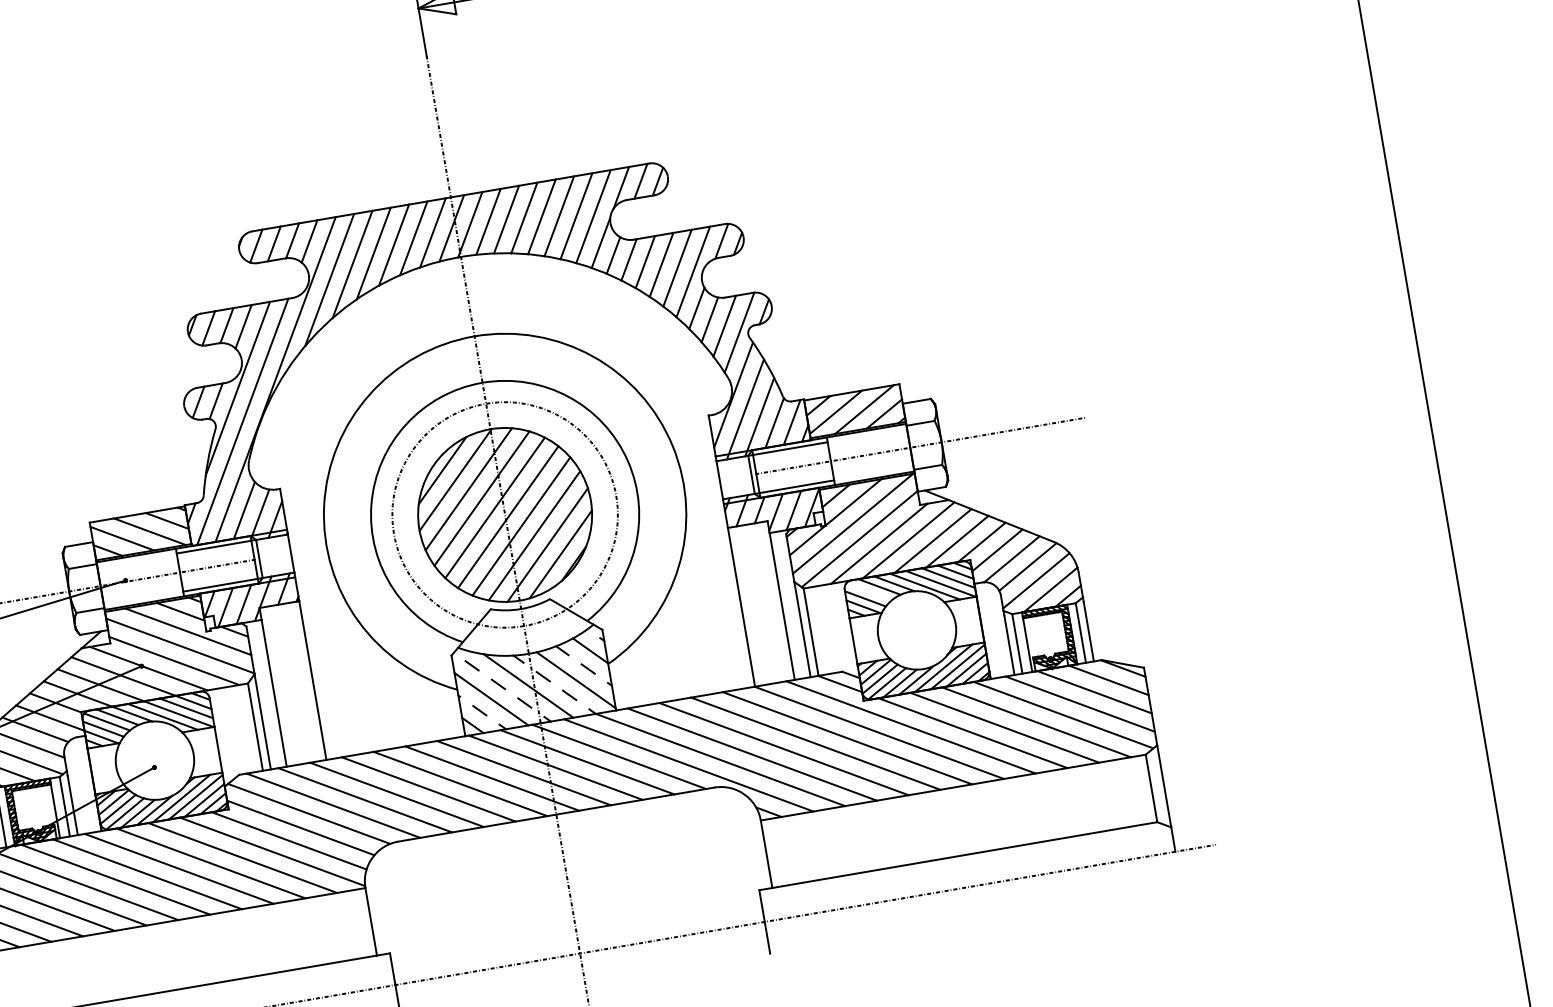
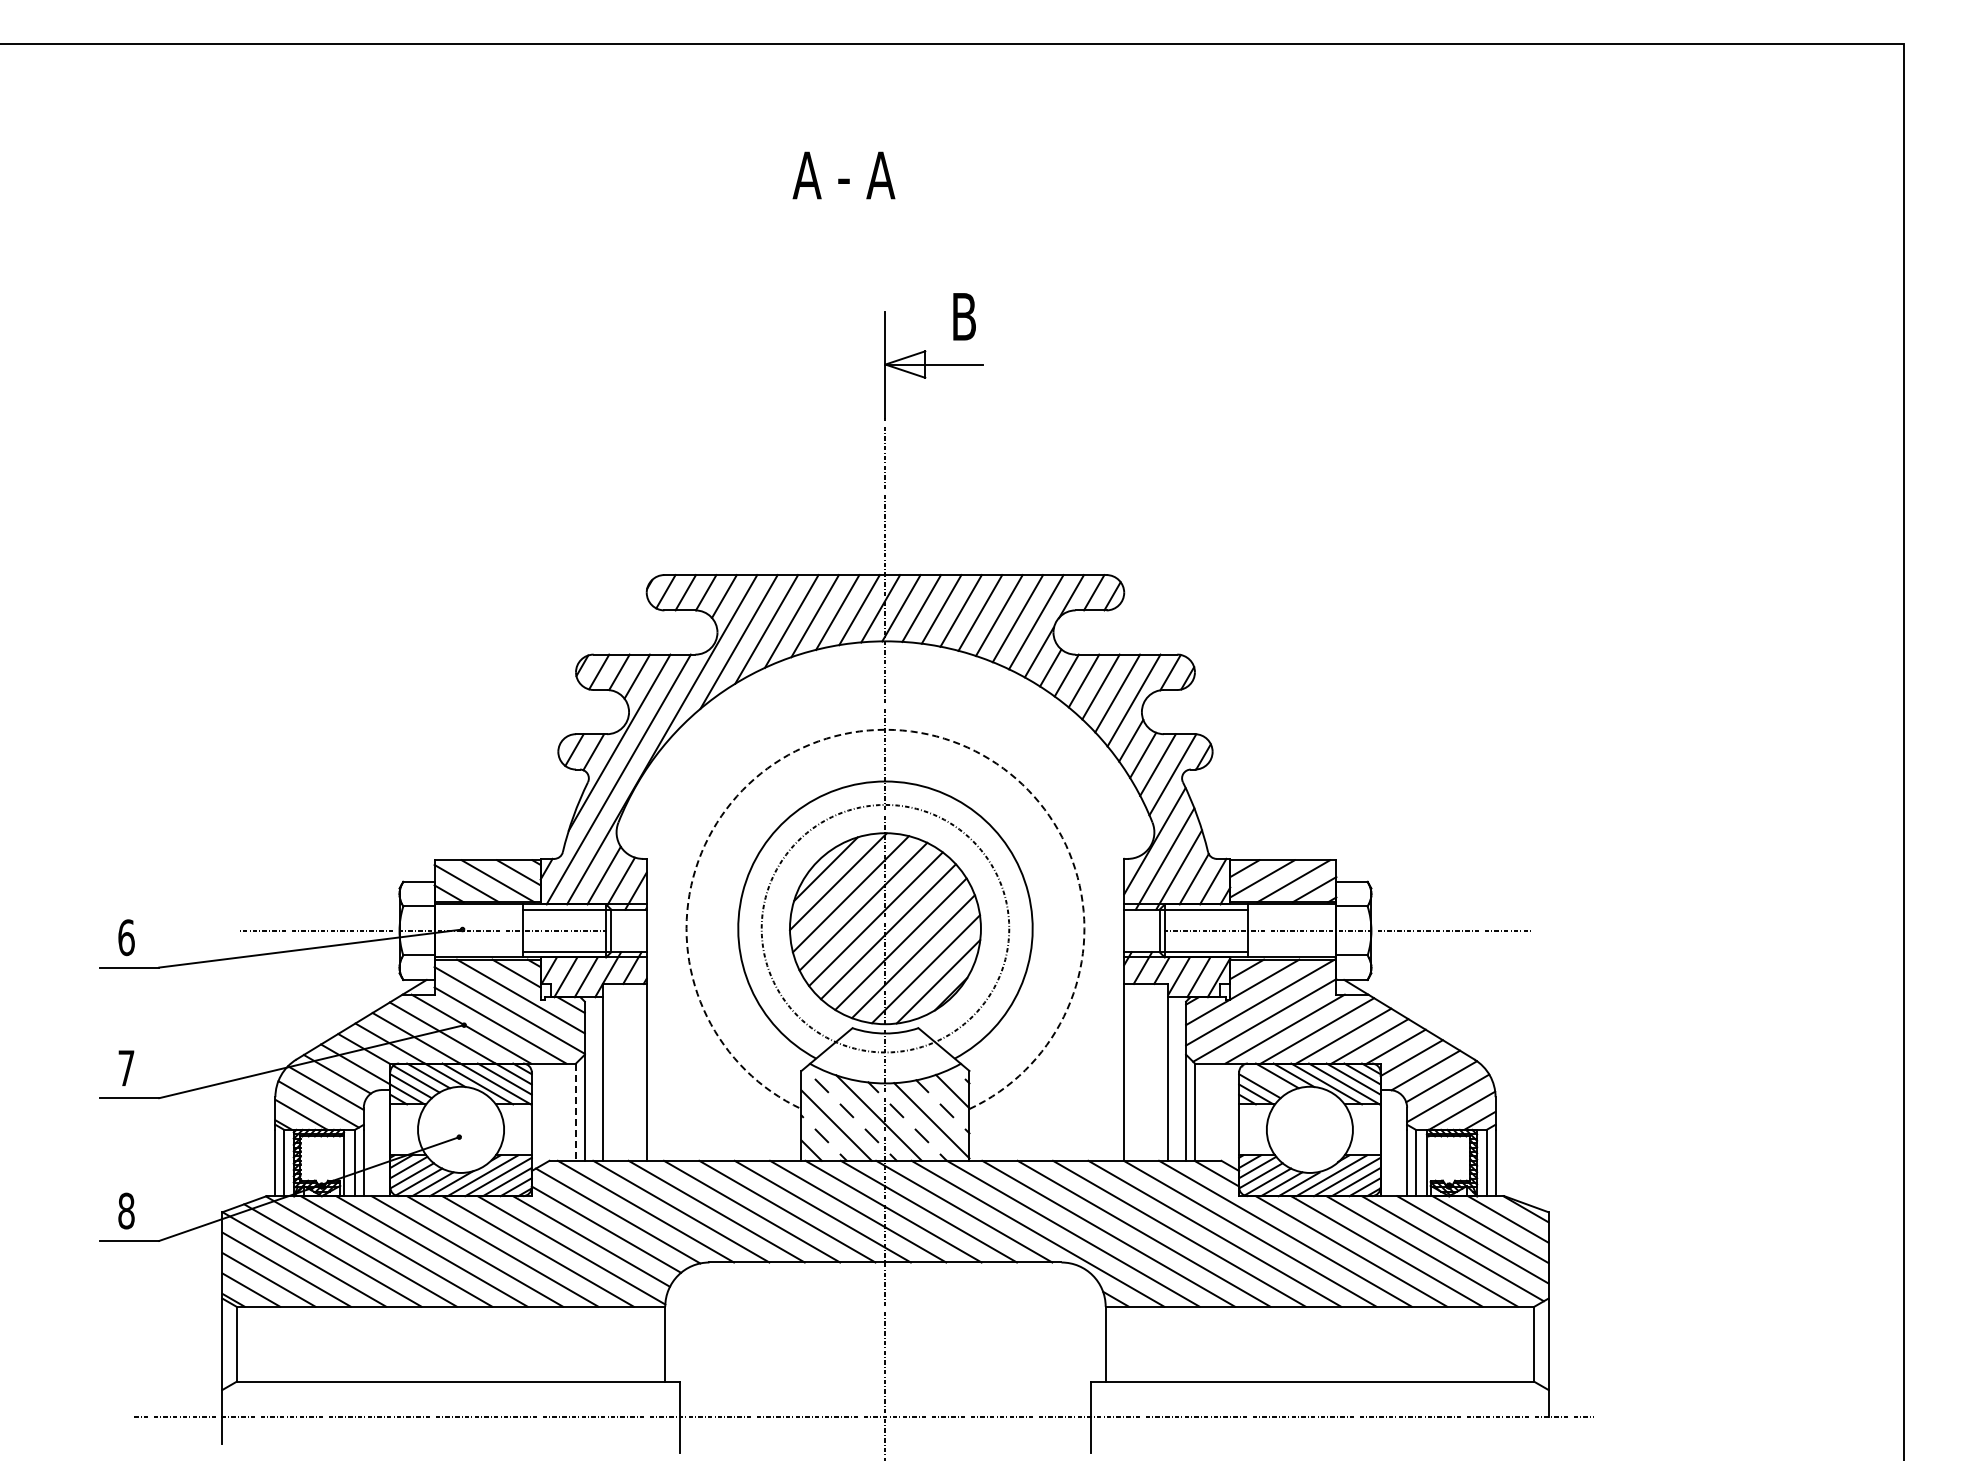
arc: (474, 336) -> (885, 729), solid -> dashed
line: (255, 727) -> (576, 1112), solid -> dashed

